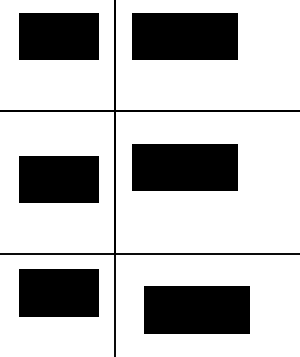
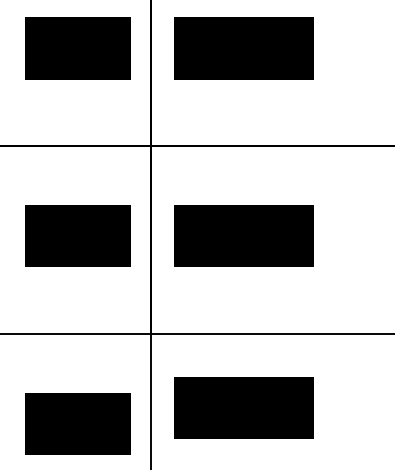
text: (184, 167) -> (242, 236), moved
text: (58, 292) -> (77, 423), moved
text: (196, 309) -> (242, 407), moved

